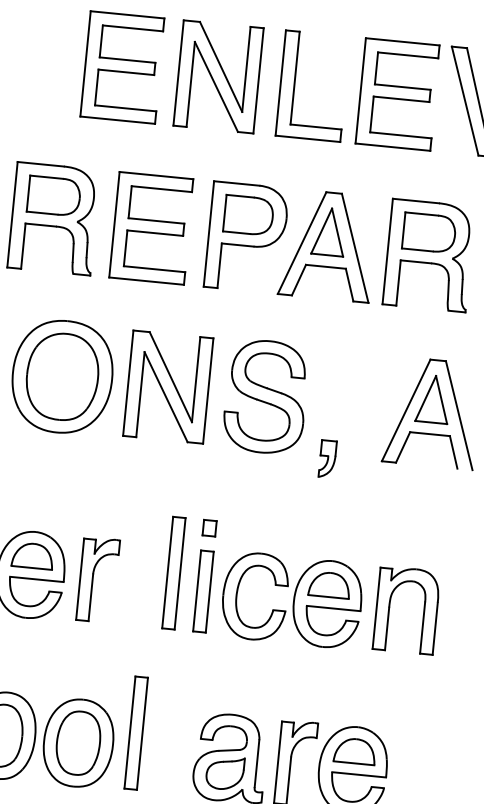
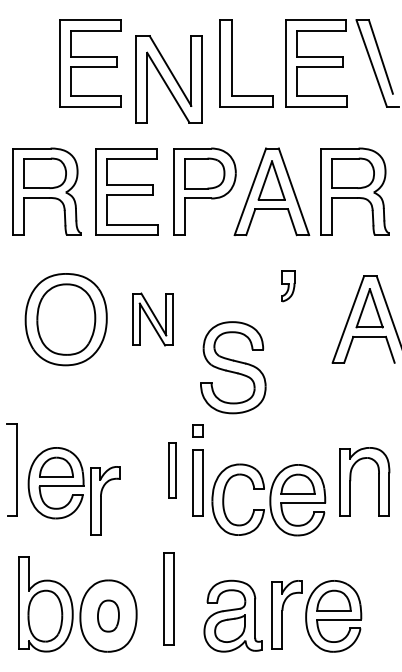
part: (217, 77) -> (168, 79), moved
part: (167, 387) -> (152, 319), size x0.6
part: (266, 396) -> (233, 367), moved
part: (327, 459) -> (288, 286), moved
part: (173, 573) -> (172, 470), size x0.6
part: (98, 579) -> (105, 500), moved
part: (291, 599) -> (268, 499), moved
part: (136, 732) -> (168, 598), moved
part: (78, 742) -> (108, 615), size x0.6

